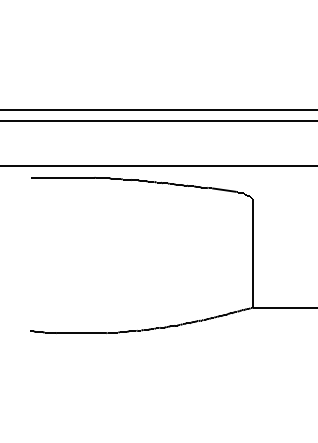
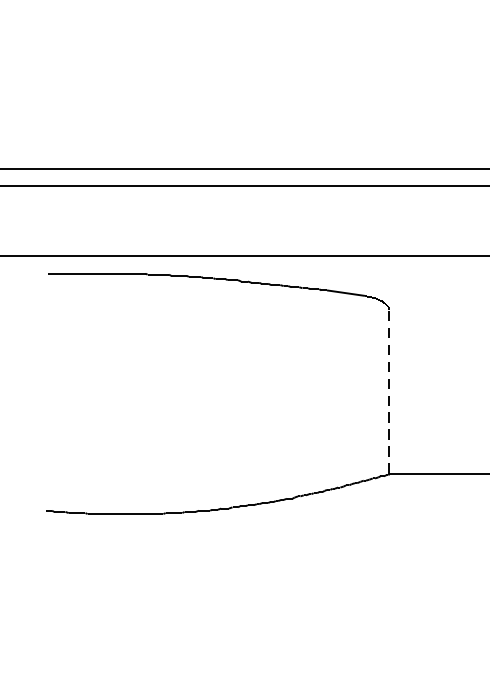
line: (252, 253) -> (389, 390), solid -> dashed

